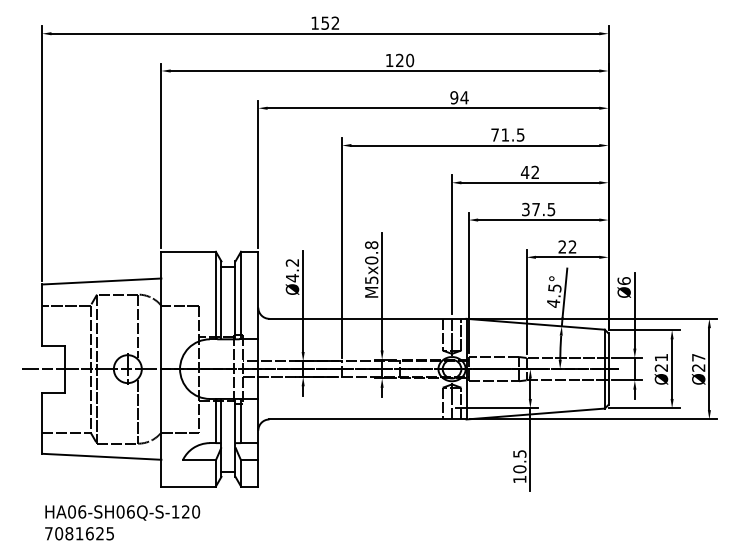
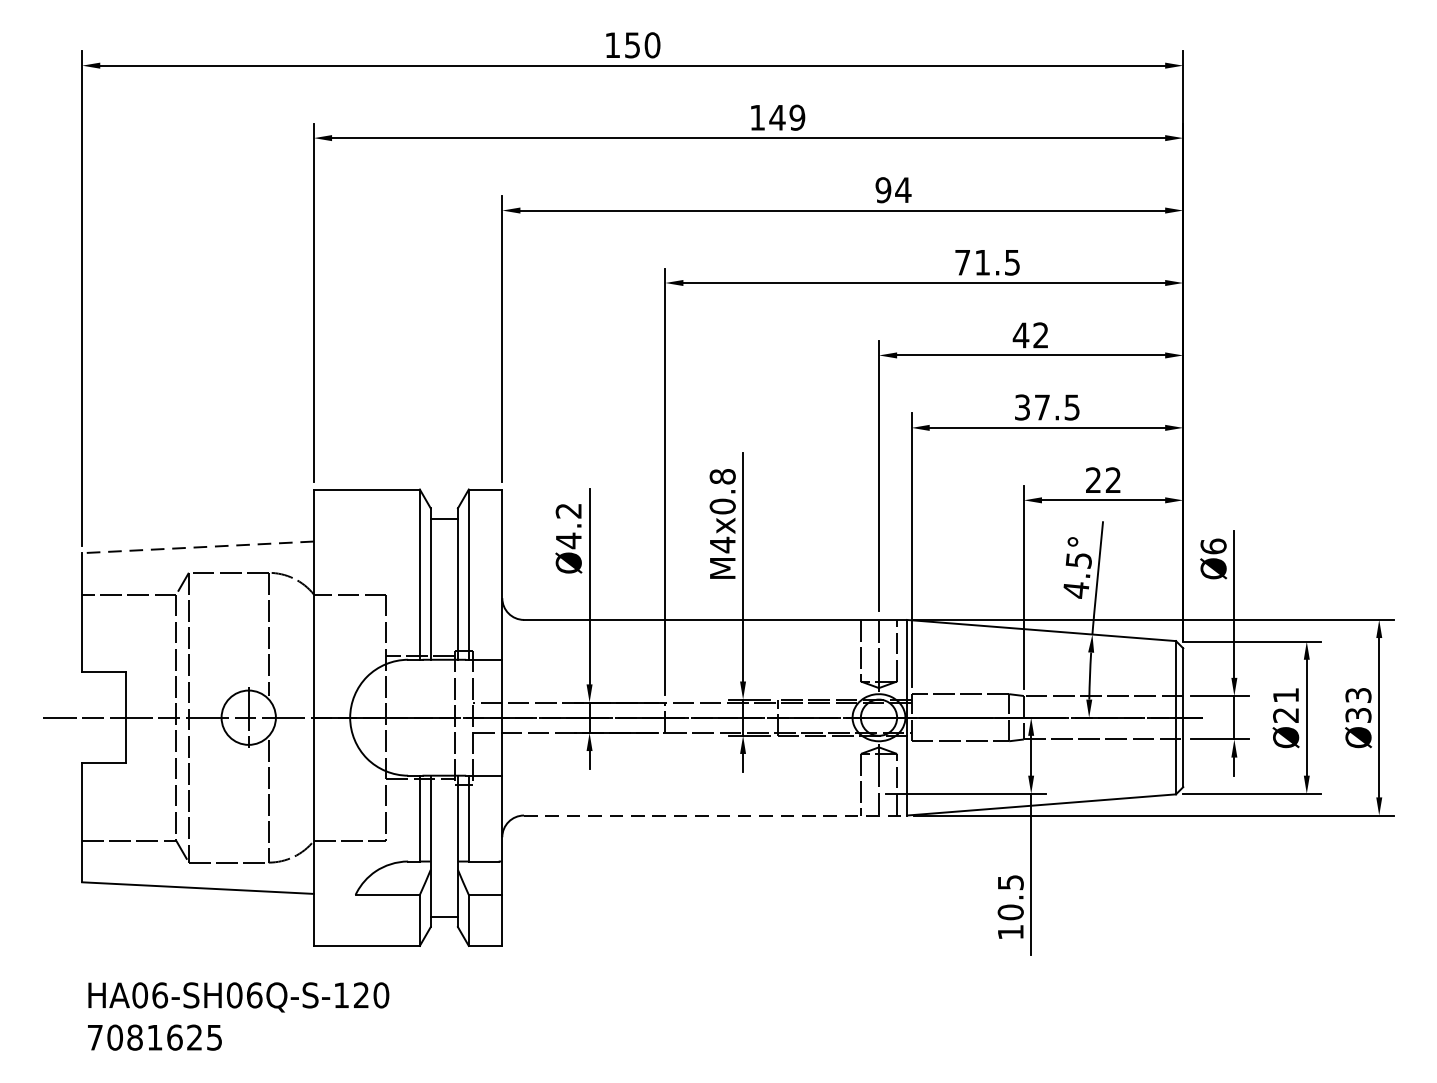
text: (335, 22) -> (652, 43), 152 -> 150
text: (404, 60) -> (786, 117), 120 -> 149
text: (371, 280) -> (722, 545), M5x0.8 -> M4x0.8
line: (101, 281) -> (197, 547), solid -> dashed
text: (698, 362) -> (1358, 704), Ø27 -> Ø33
line: (367, 419) -> (714, 815), solid -> dashed

